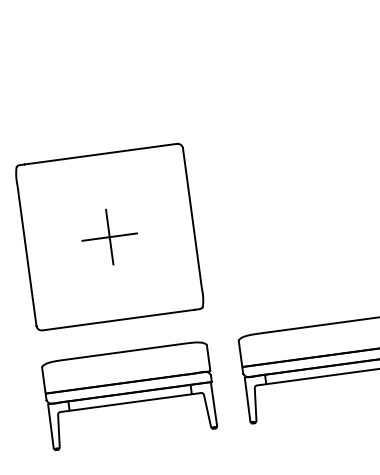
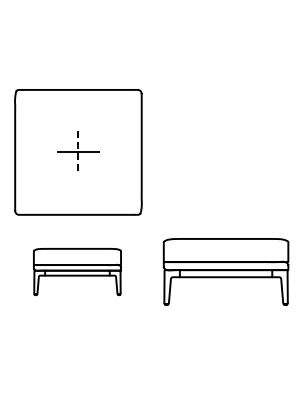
line: (109, 237) -> (78, 152), solid -> dashed
part: (129, 394) -> (77, 271), size x0.7

